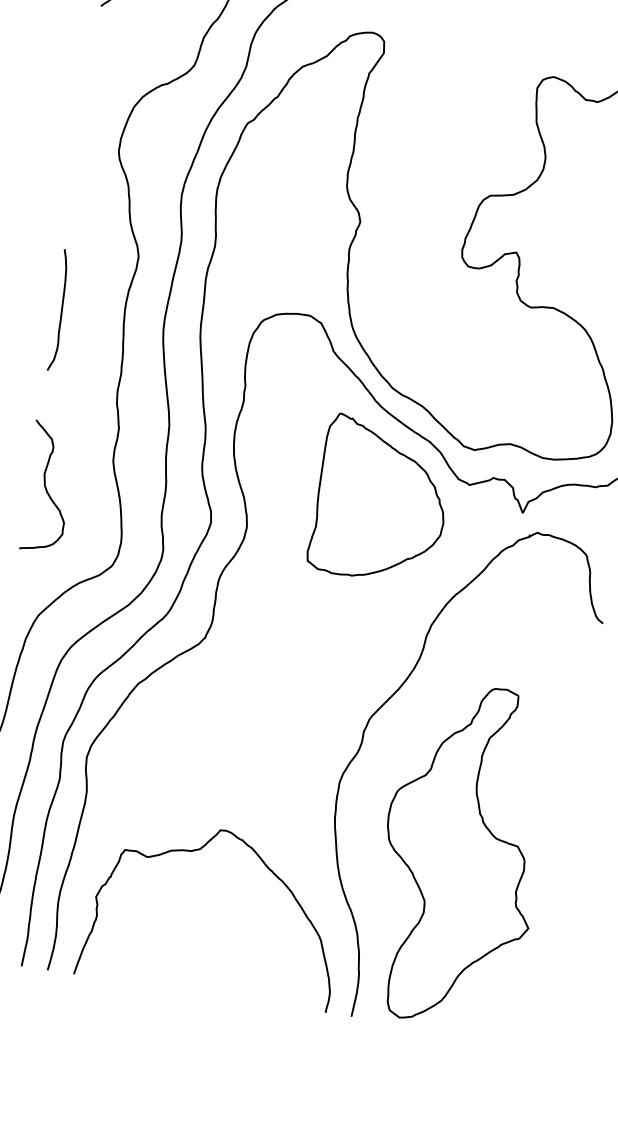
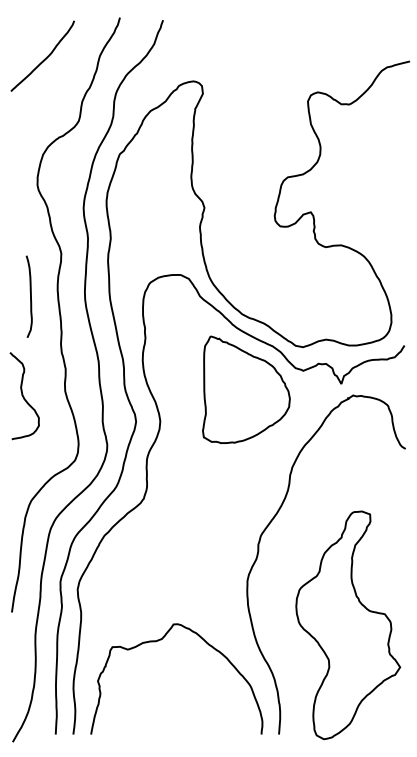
curve: (61, 310) -> (30, 296), moved
curve: (47, 487) -> (24, 396), moved
part: (461, 855) -> (348, 625), moved

